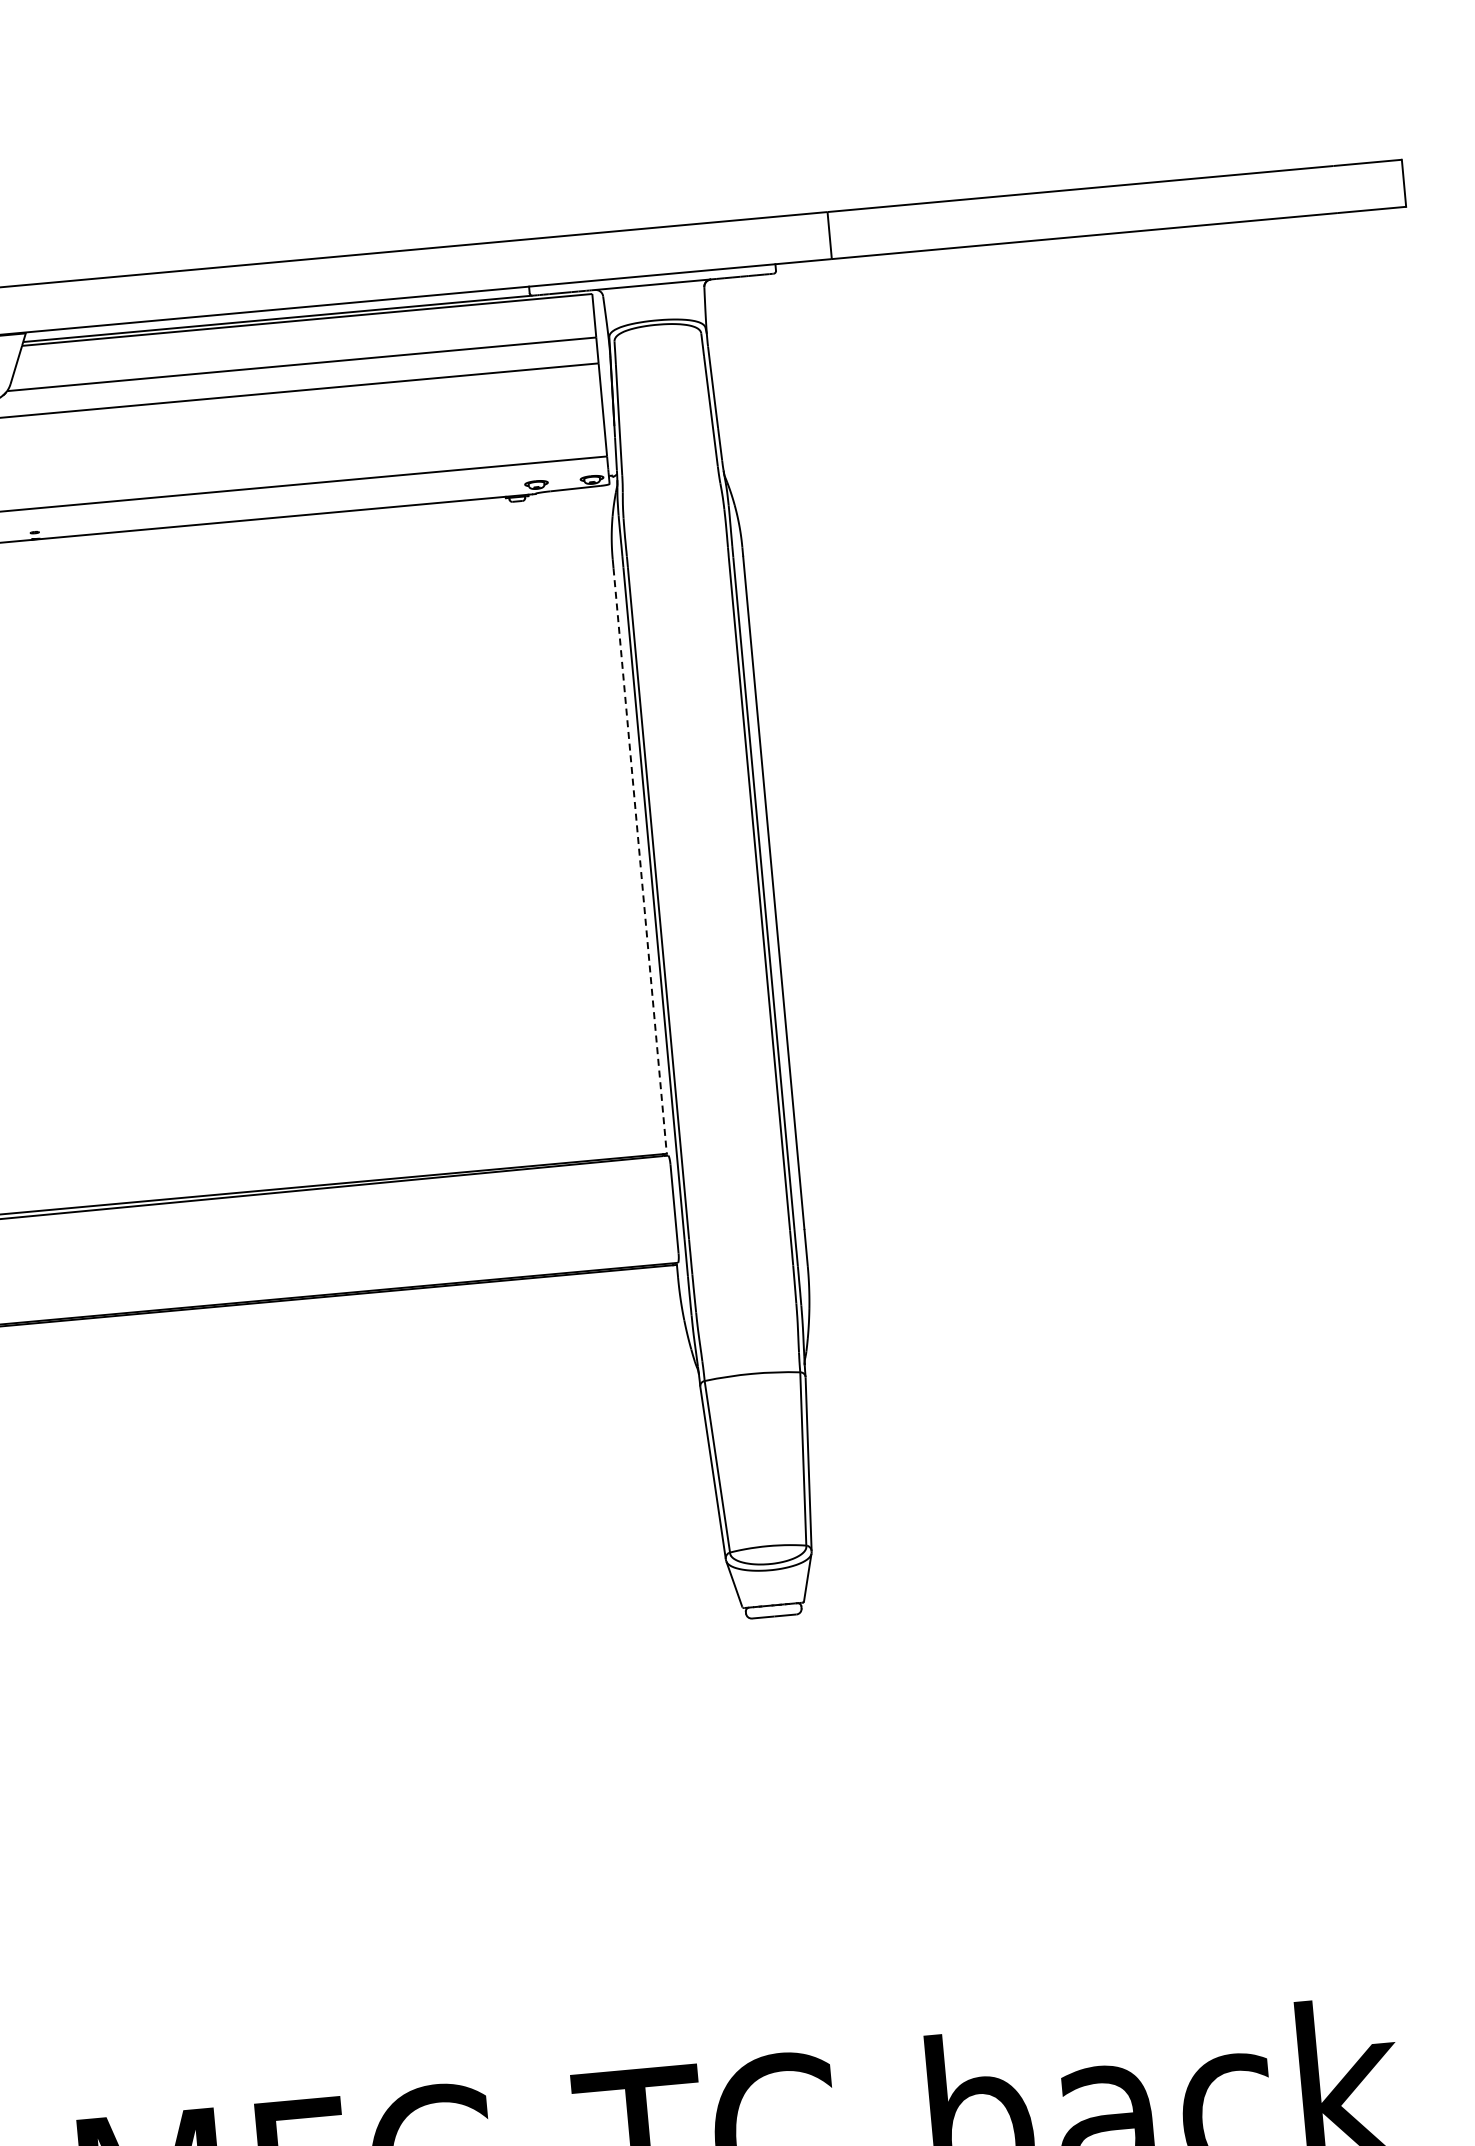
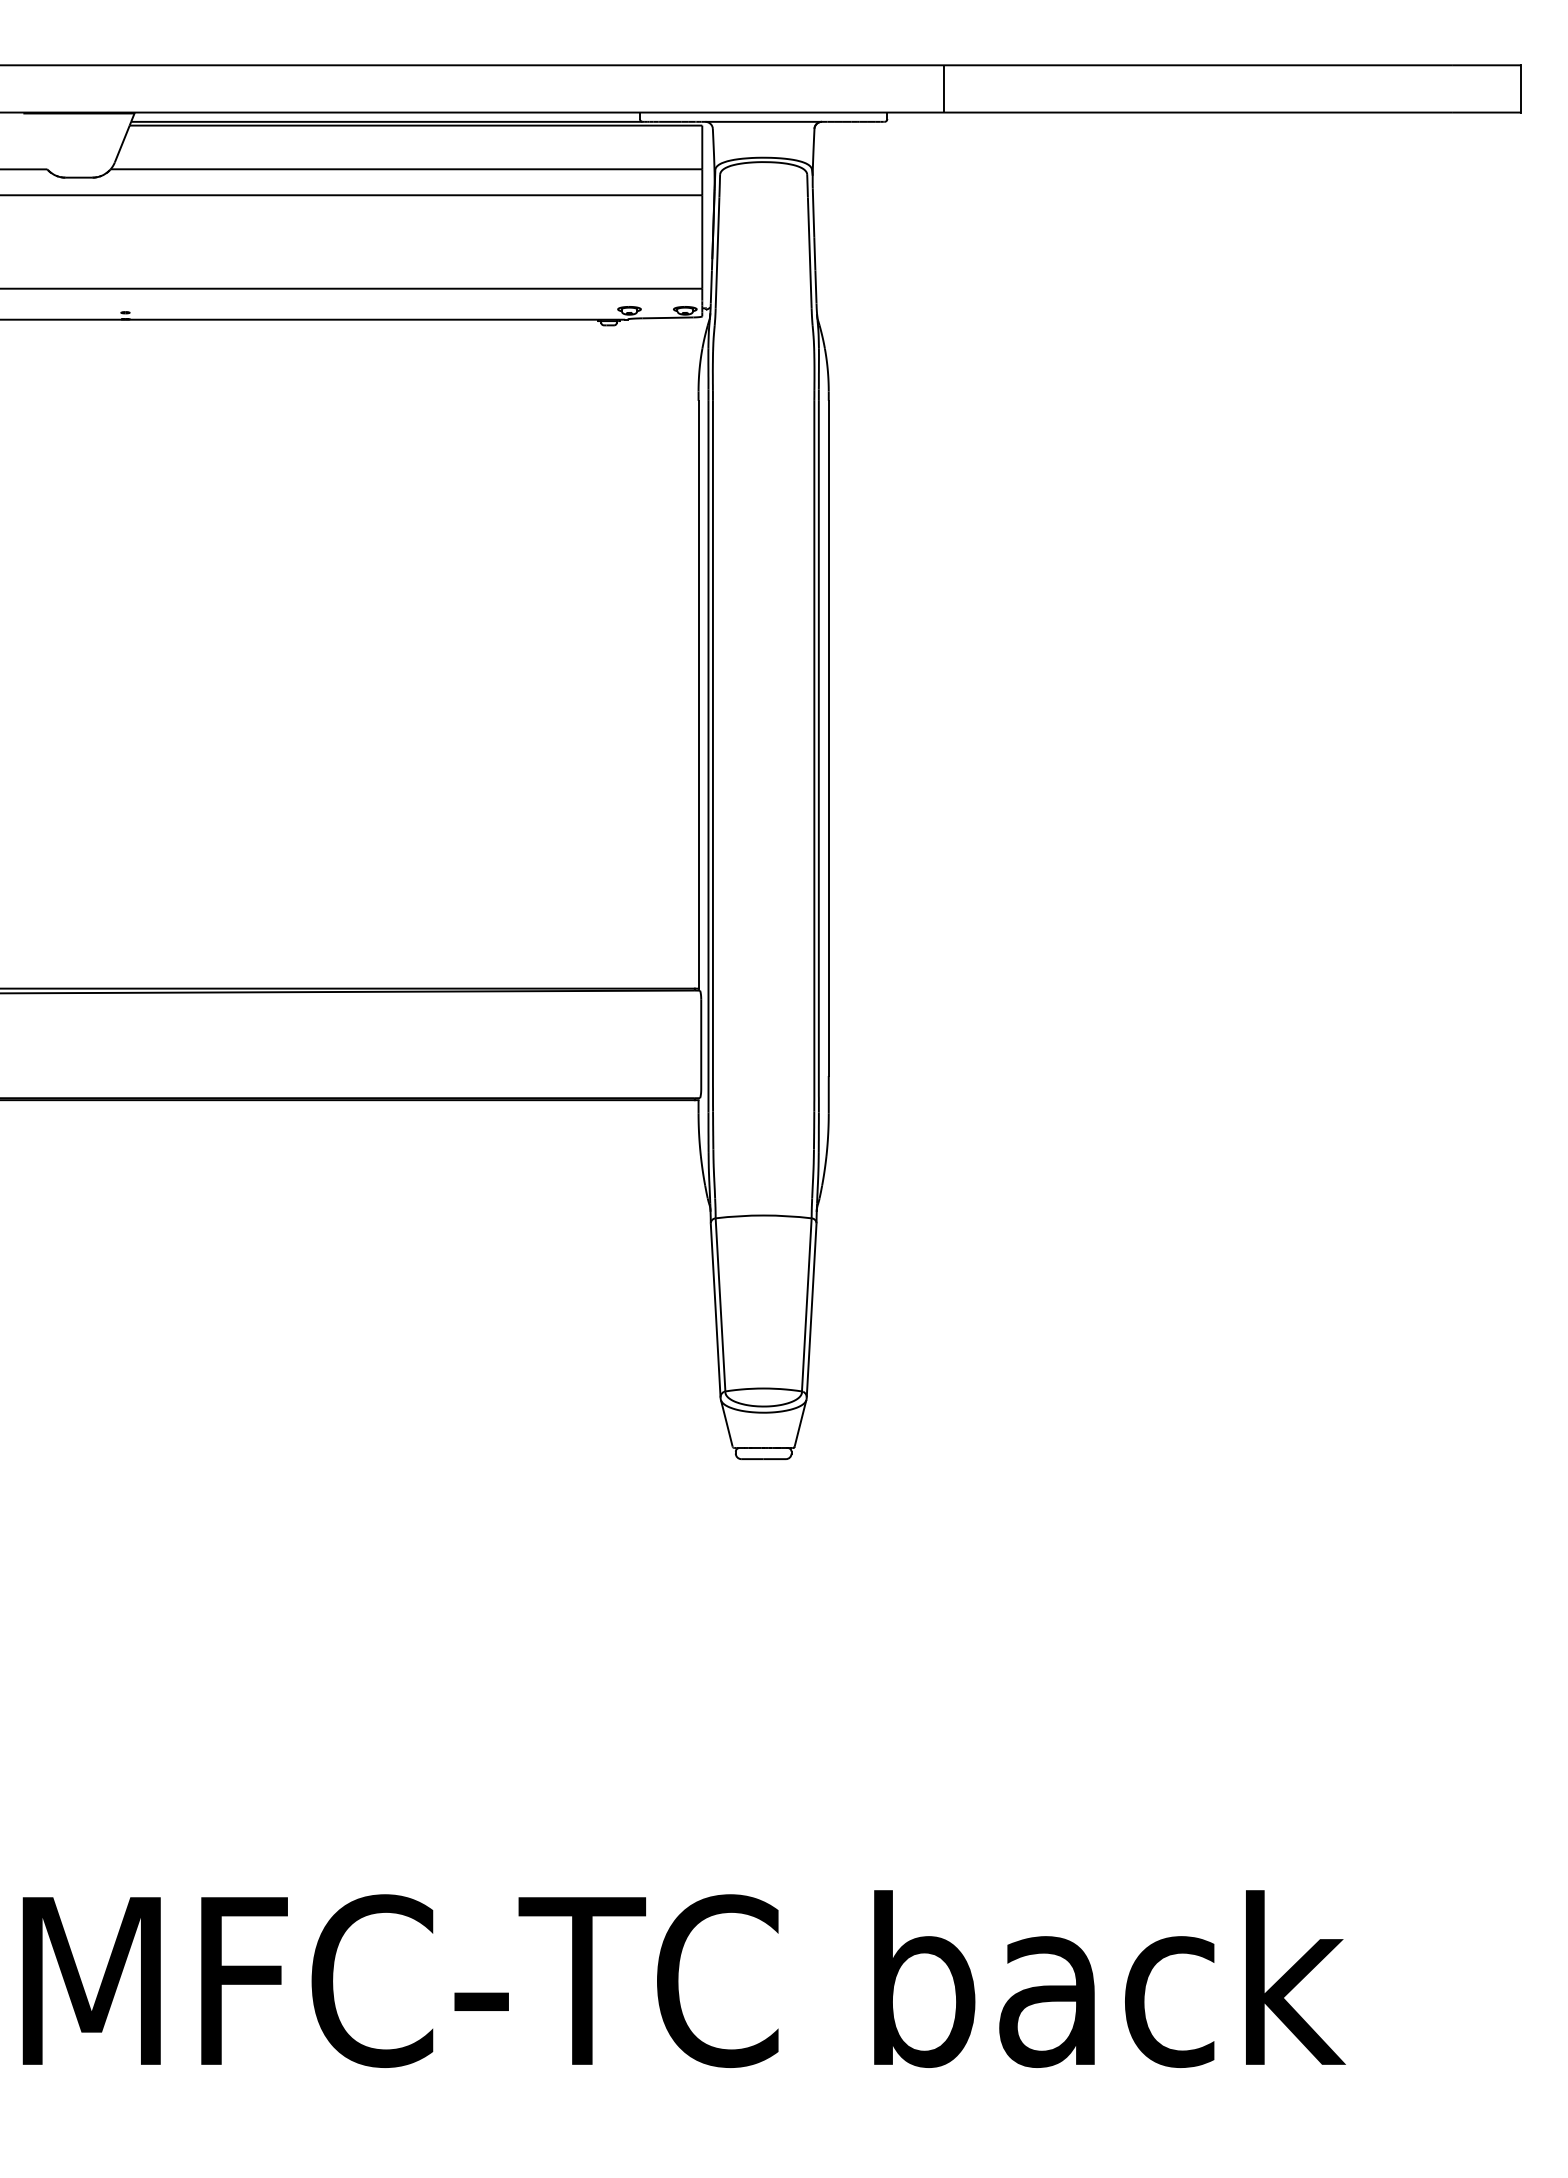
line: (640, 860) -> (698, 694), dashed -> solid

